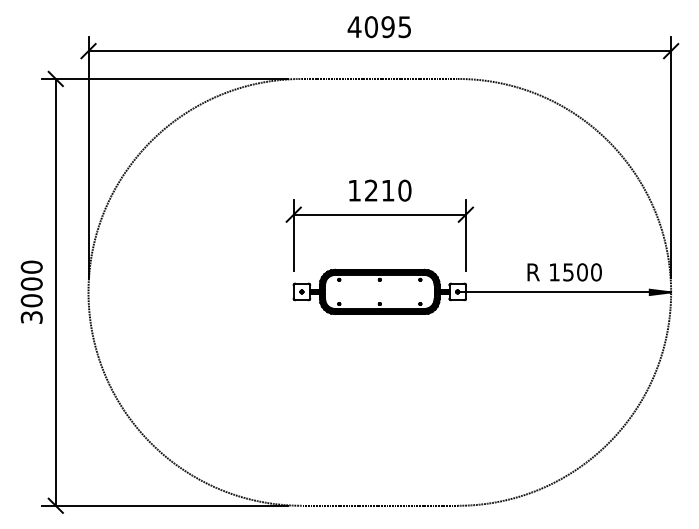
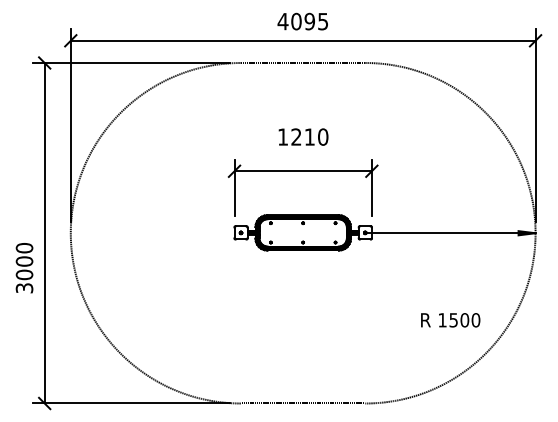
text: (380, 189) -> (303, 136), moved
text: (564, 272) -> (450, 320), moved
text: (31, 292) -> (24, 268), moved

